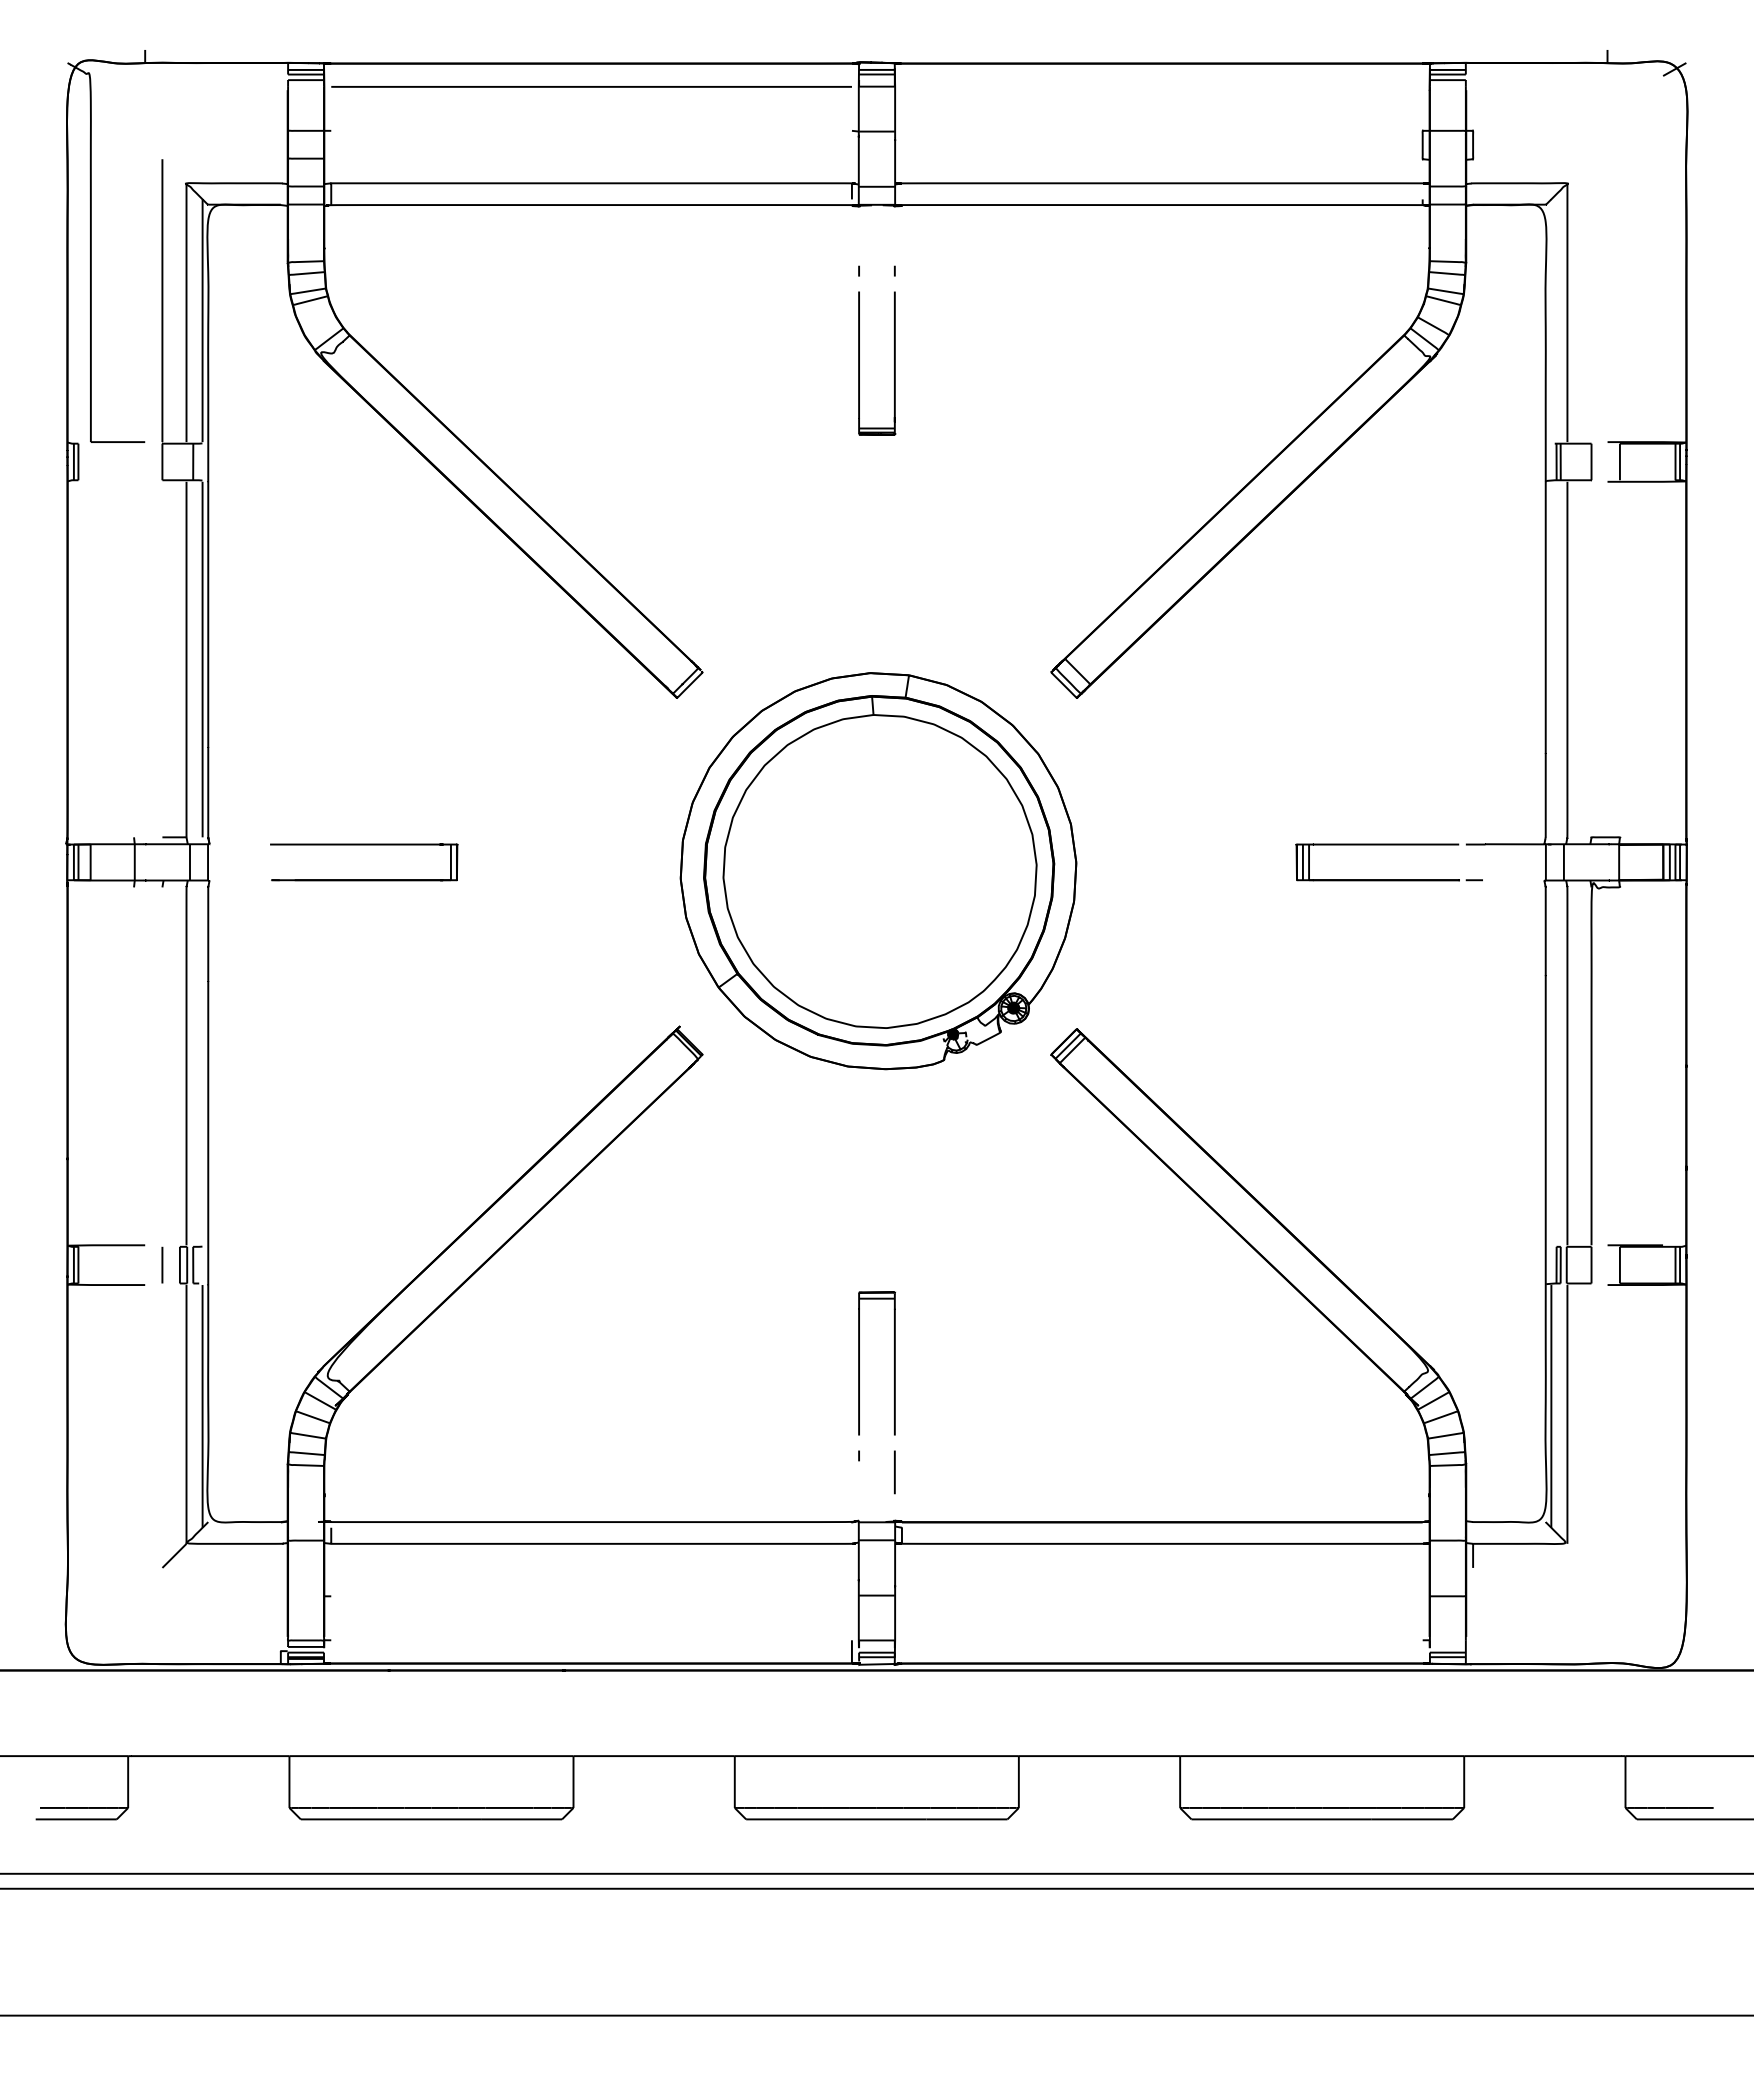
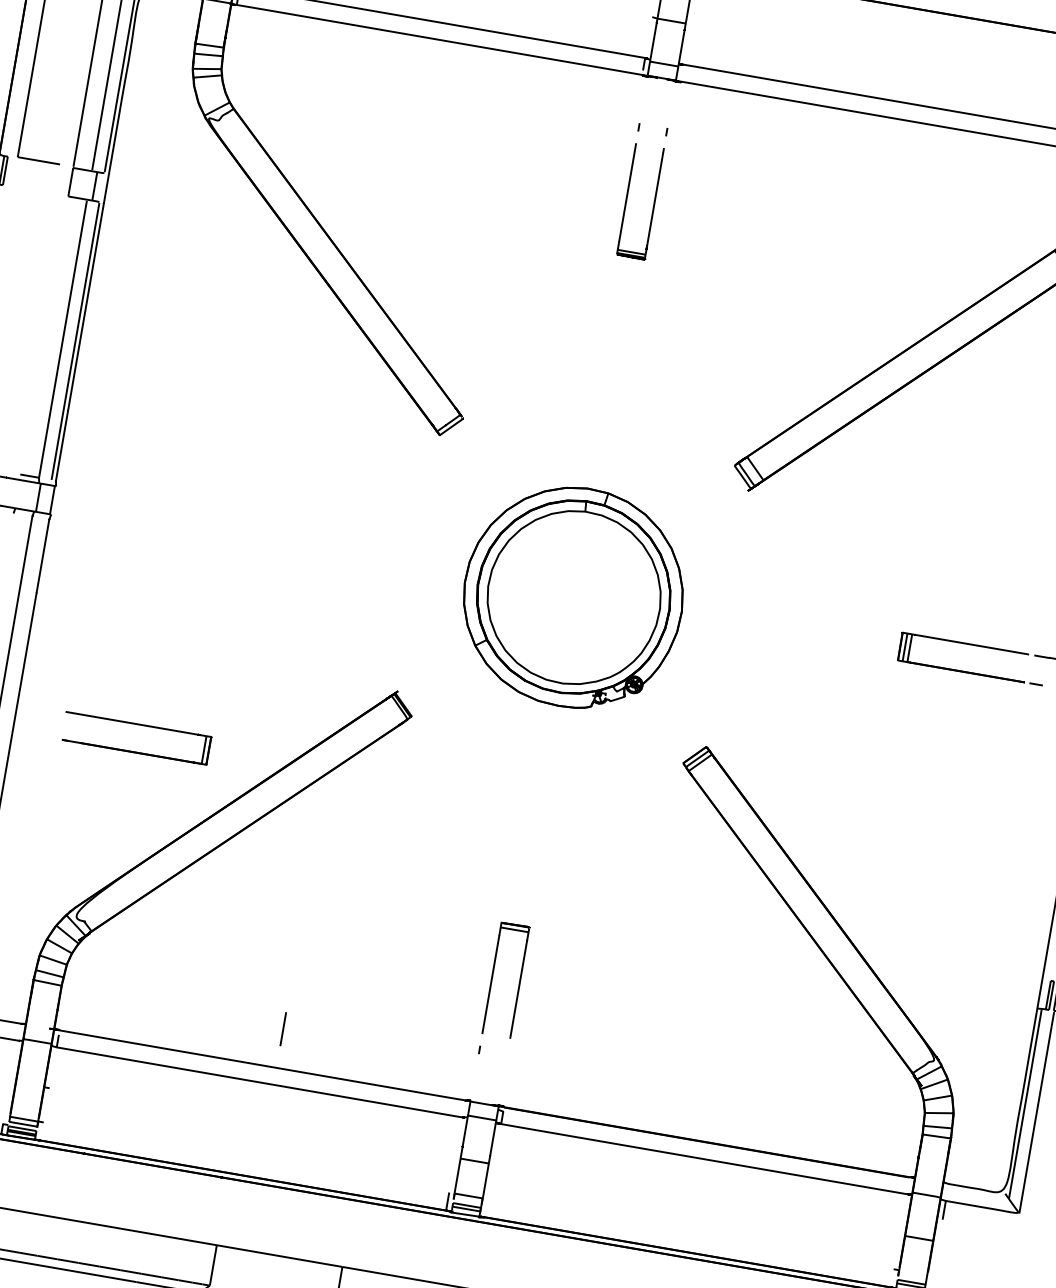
part: (364, 845) -> (139, 725), moved
part: (878, 871) -> (573, 597), size x0.7
line: (894, 1472) -> (283, 1029), moved

